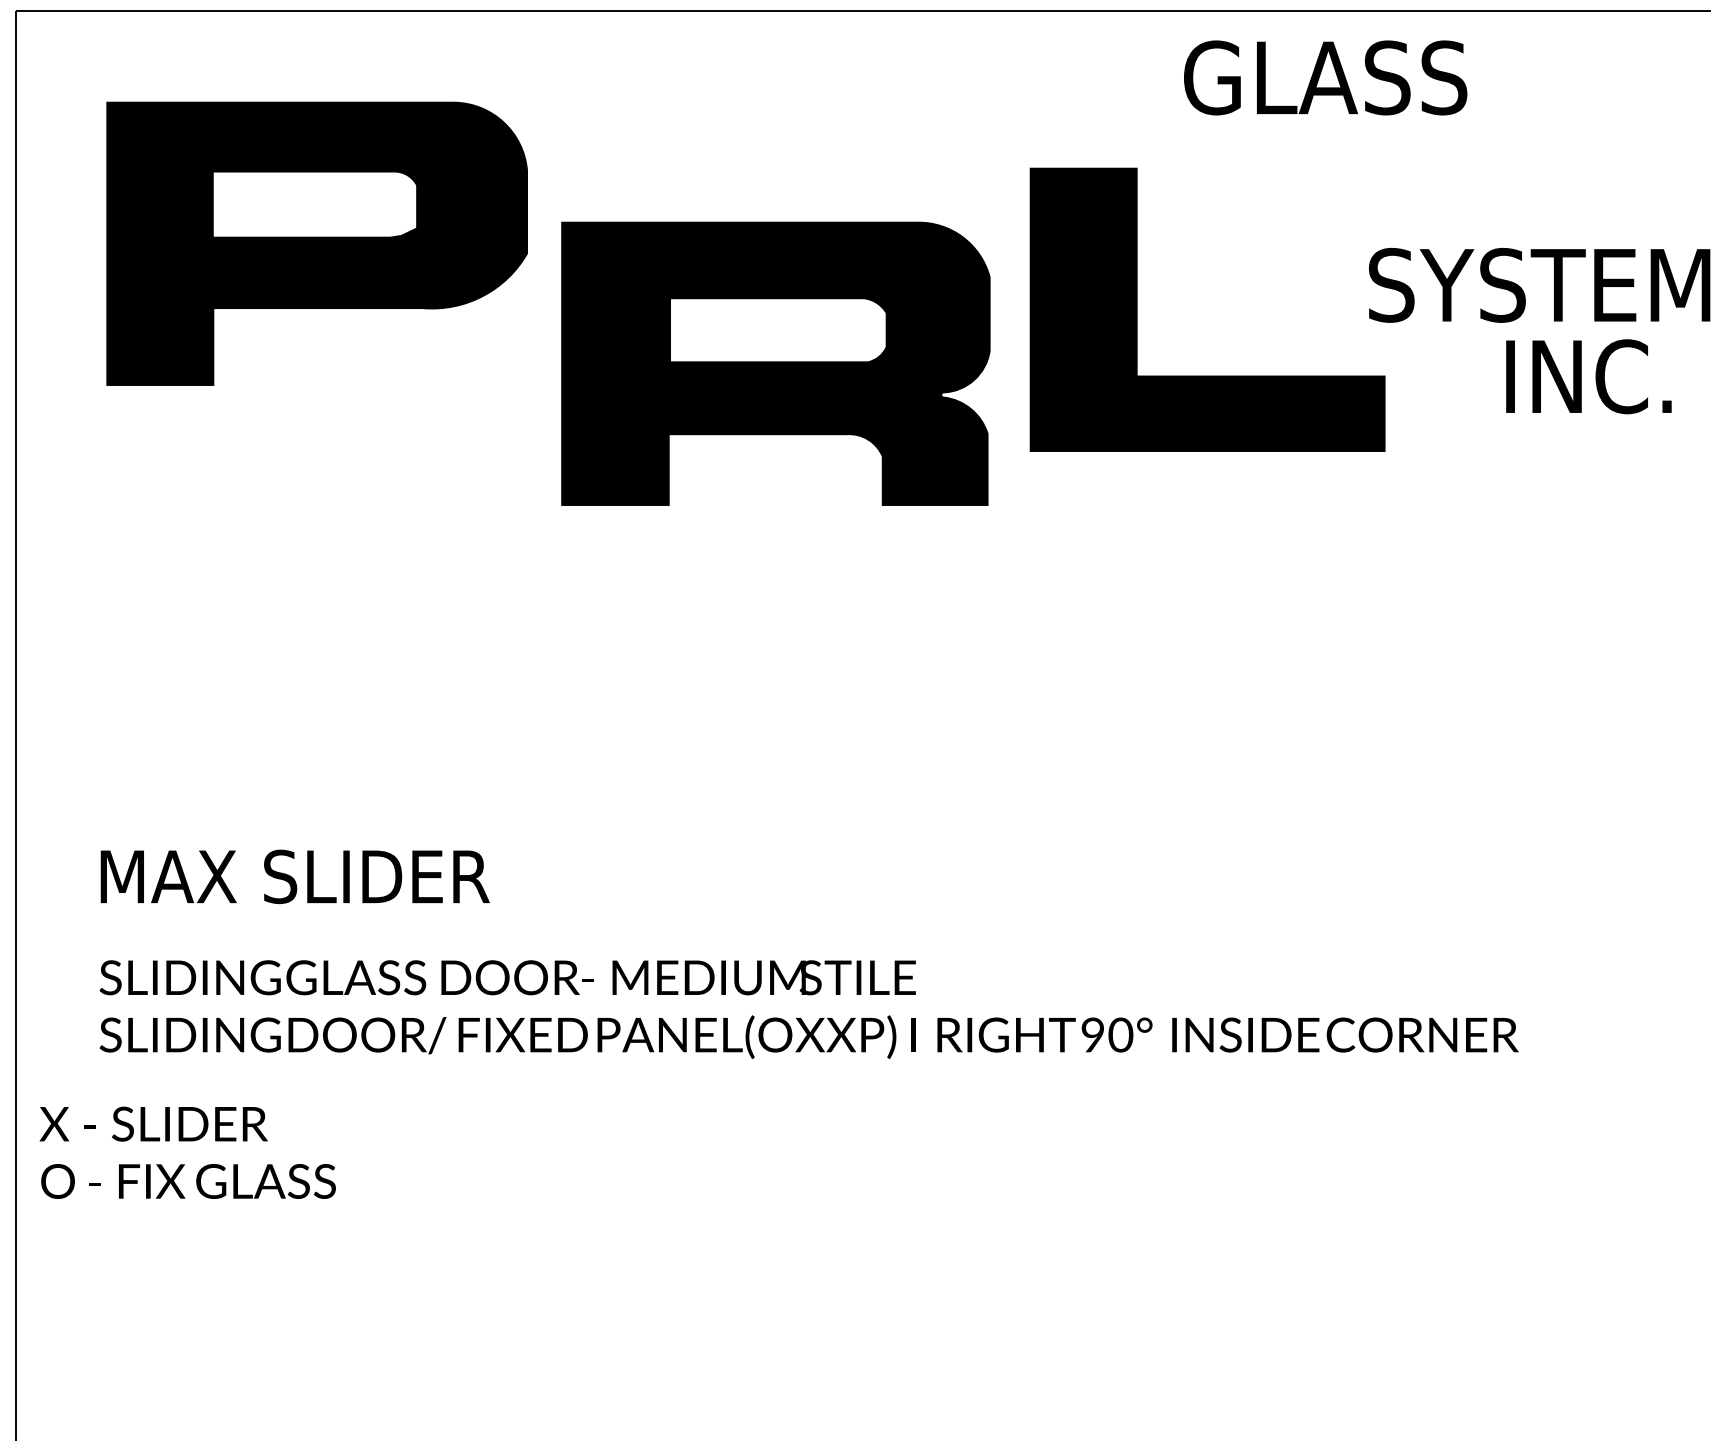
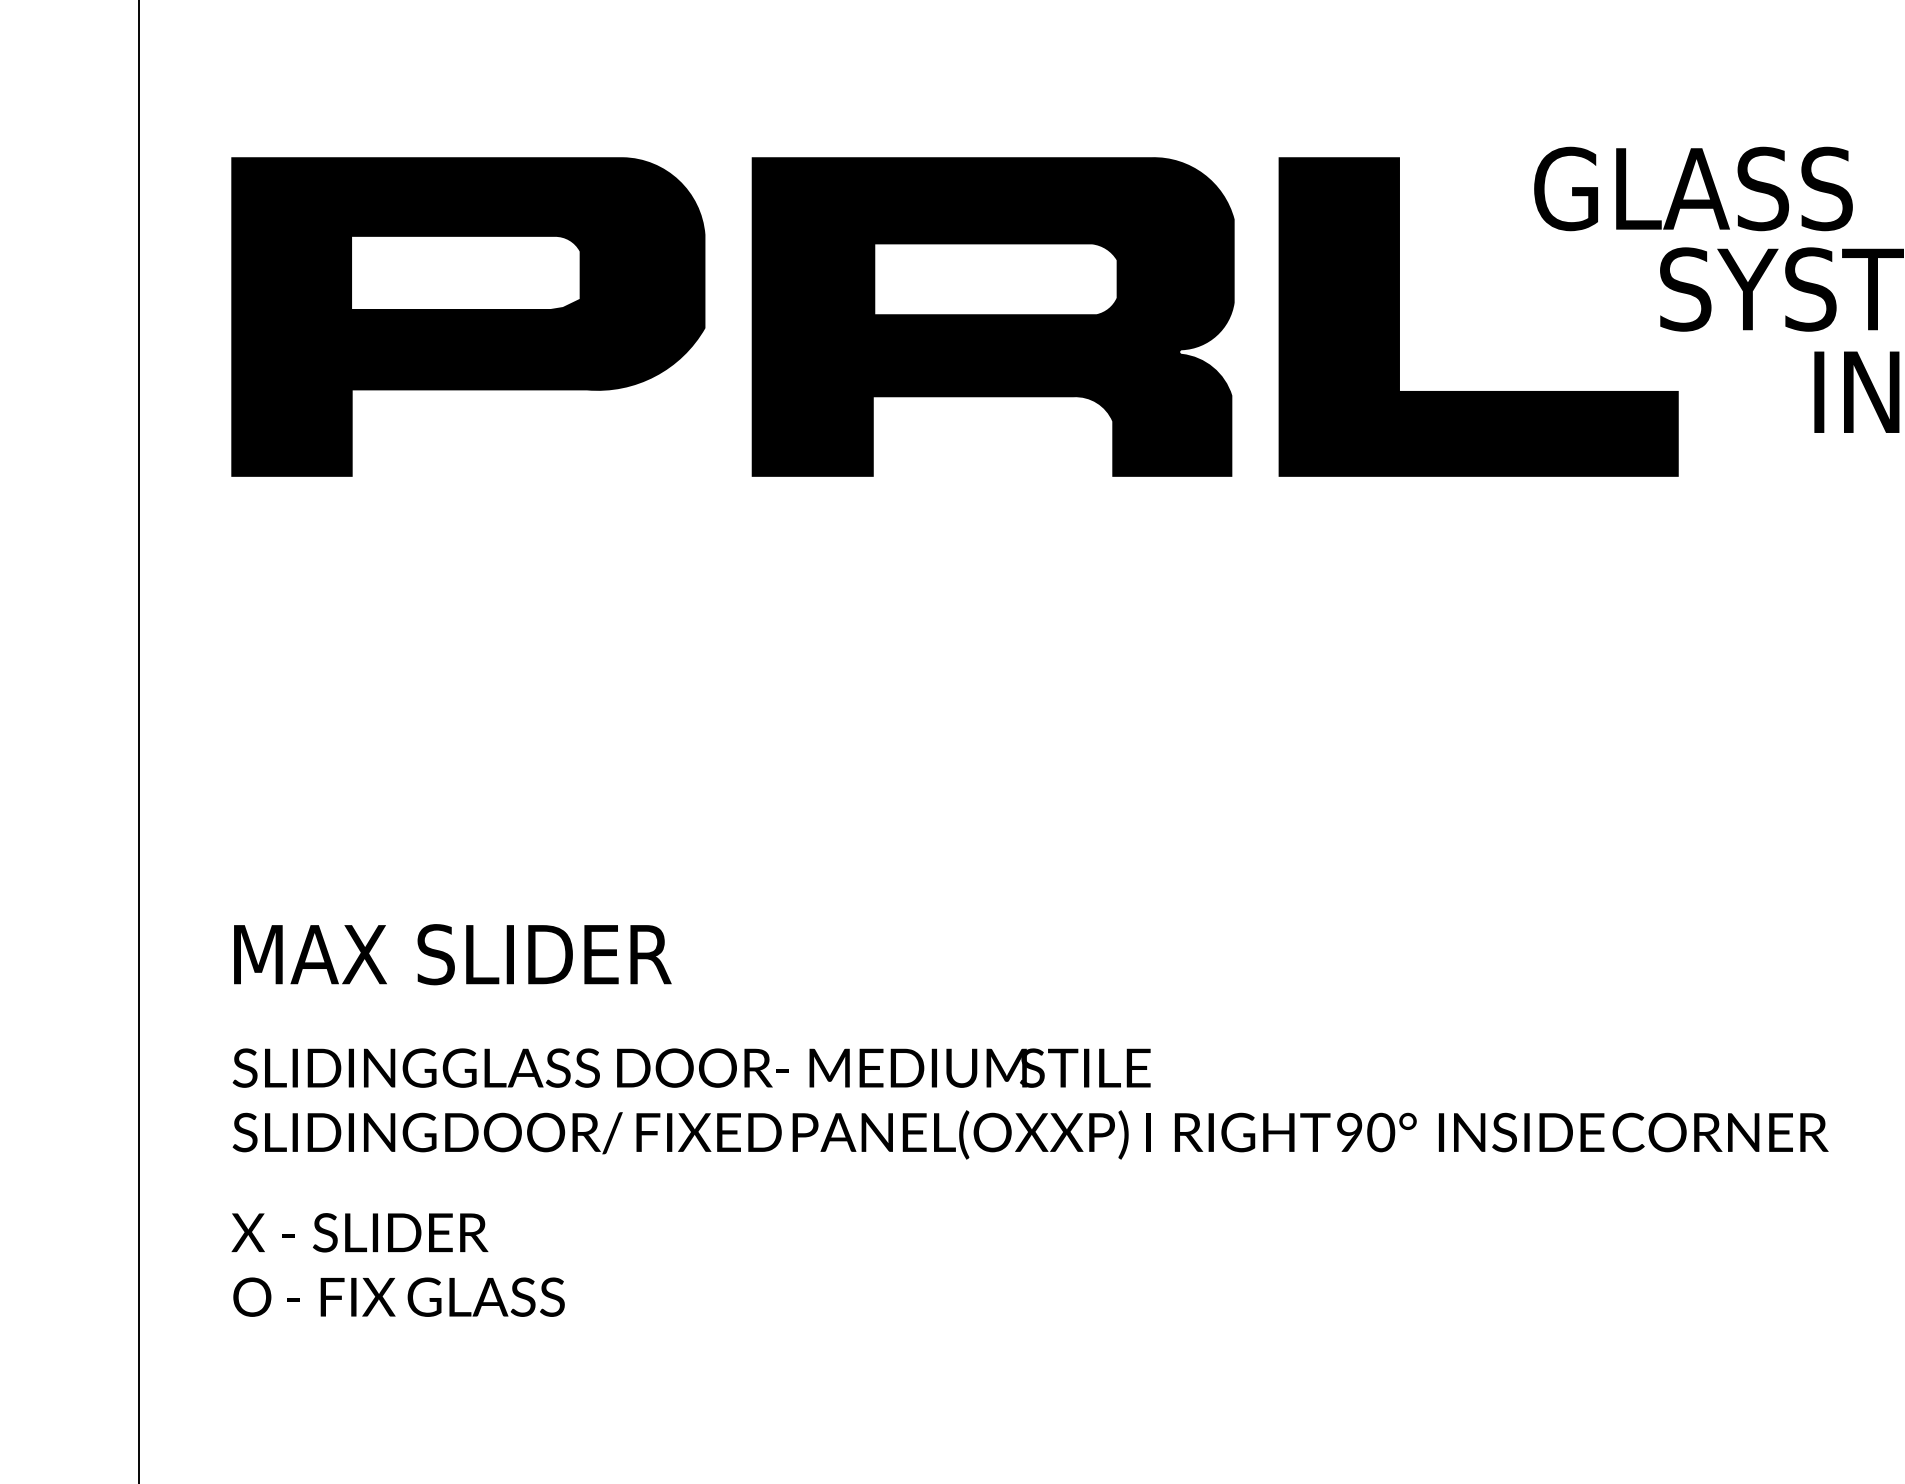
text: (1325, 77) -> (1693, 188), moved
part: (316, 243) -> (467, 316), moved
part: (775, 363) -> (992, 316), moved
text: (187, 1152) -> (397, 1264), moved

